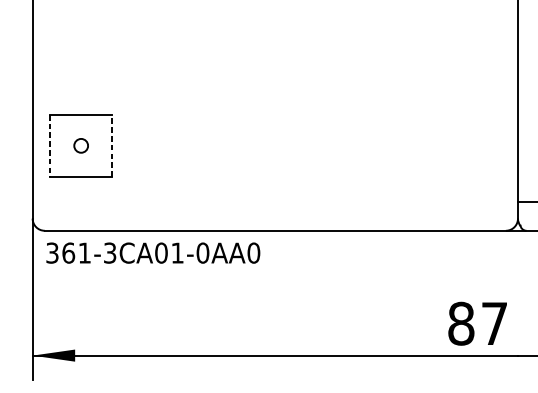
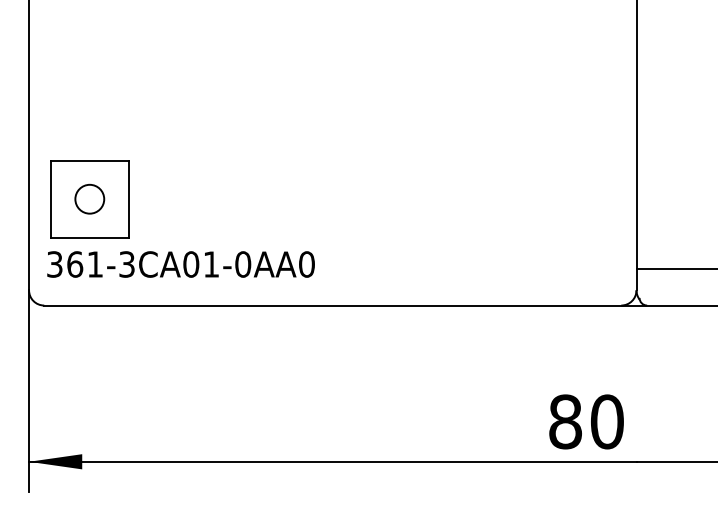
circle: (80, 145) -> (89, 198), size x1.67
line: (50, 146) -> (51, 199), dashed -> solid
line: (112, 146) -> (128, 199), dashed -> solid
text: (152, 253) -> (180, 264), moved
text: (494, 323) -> (607, 421), 87 -> 80

